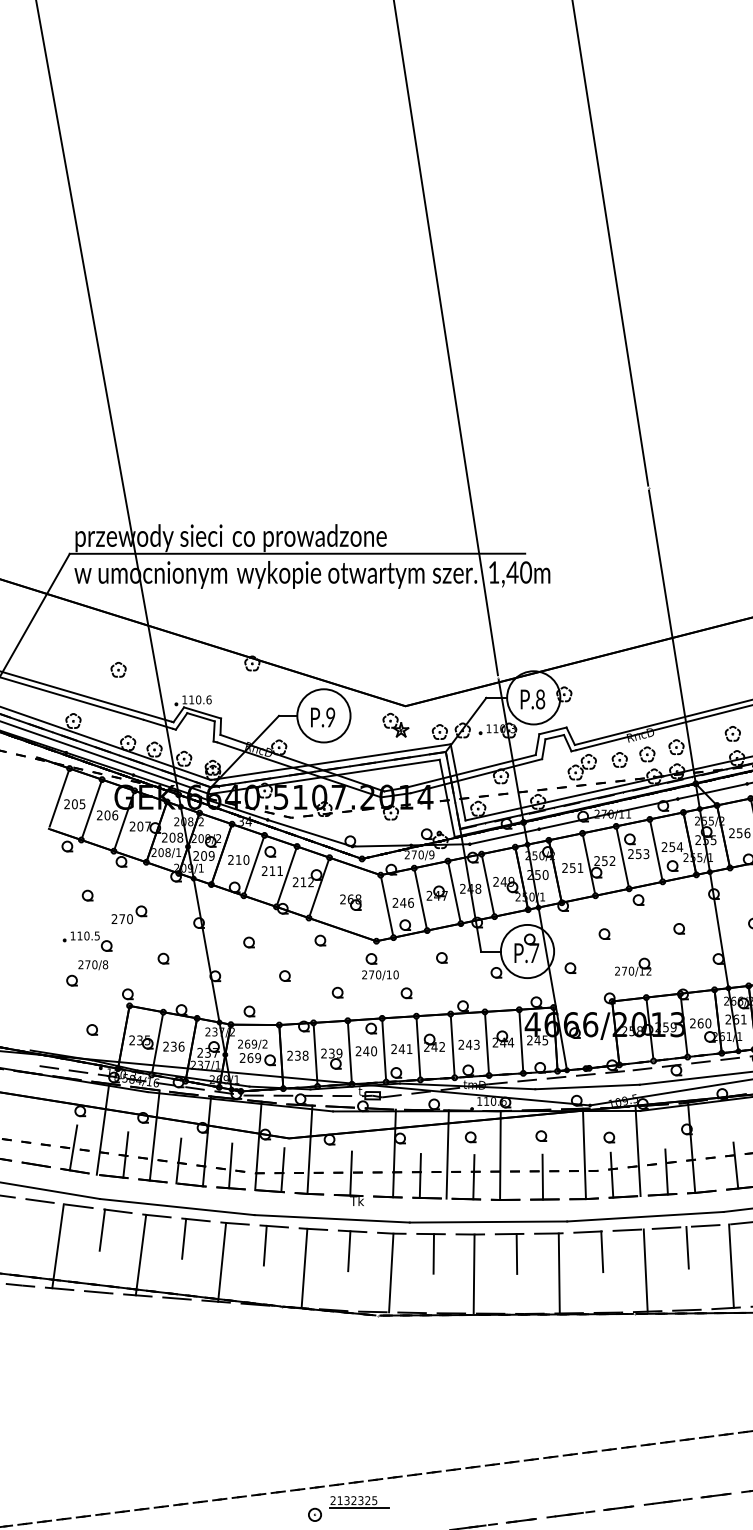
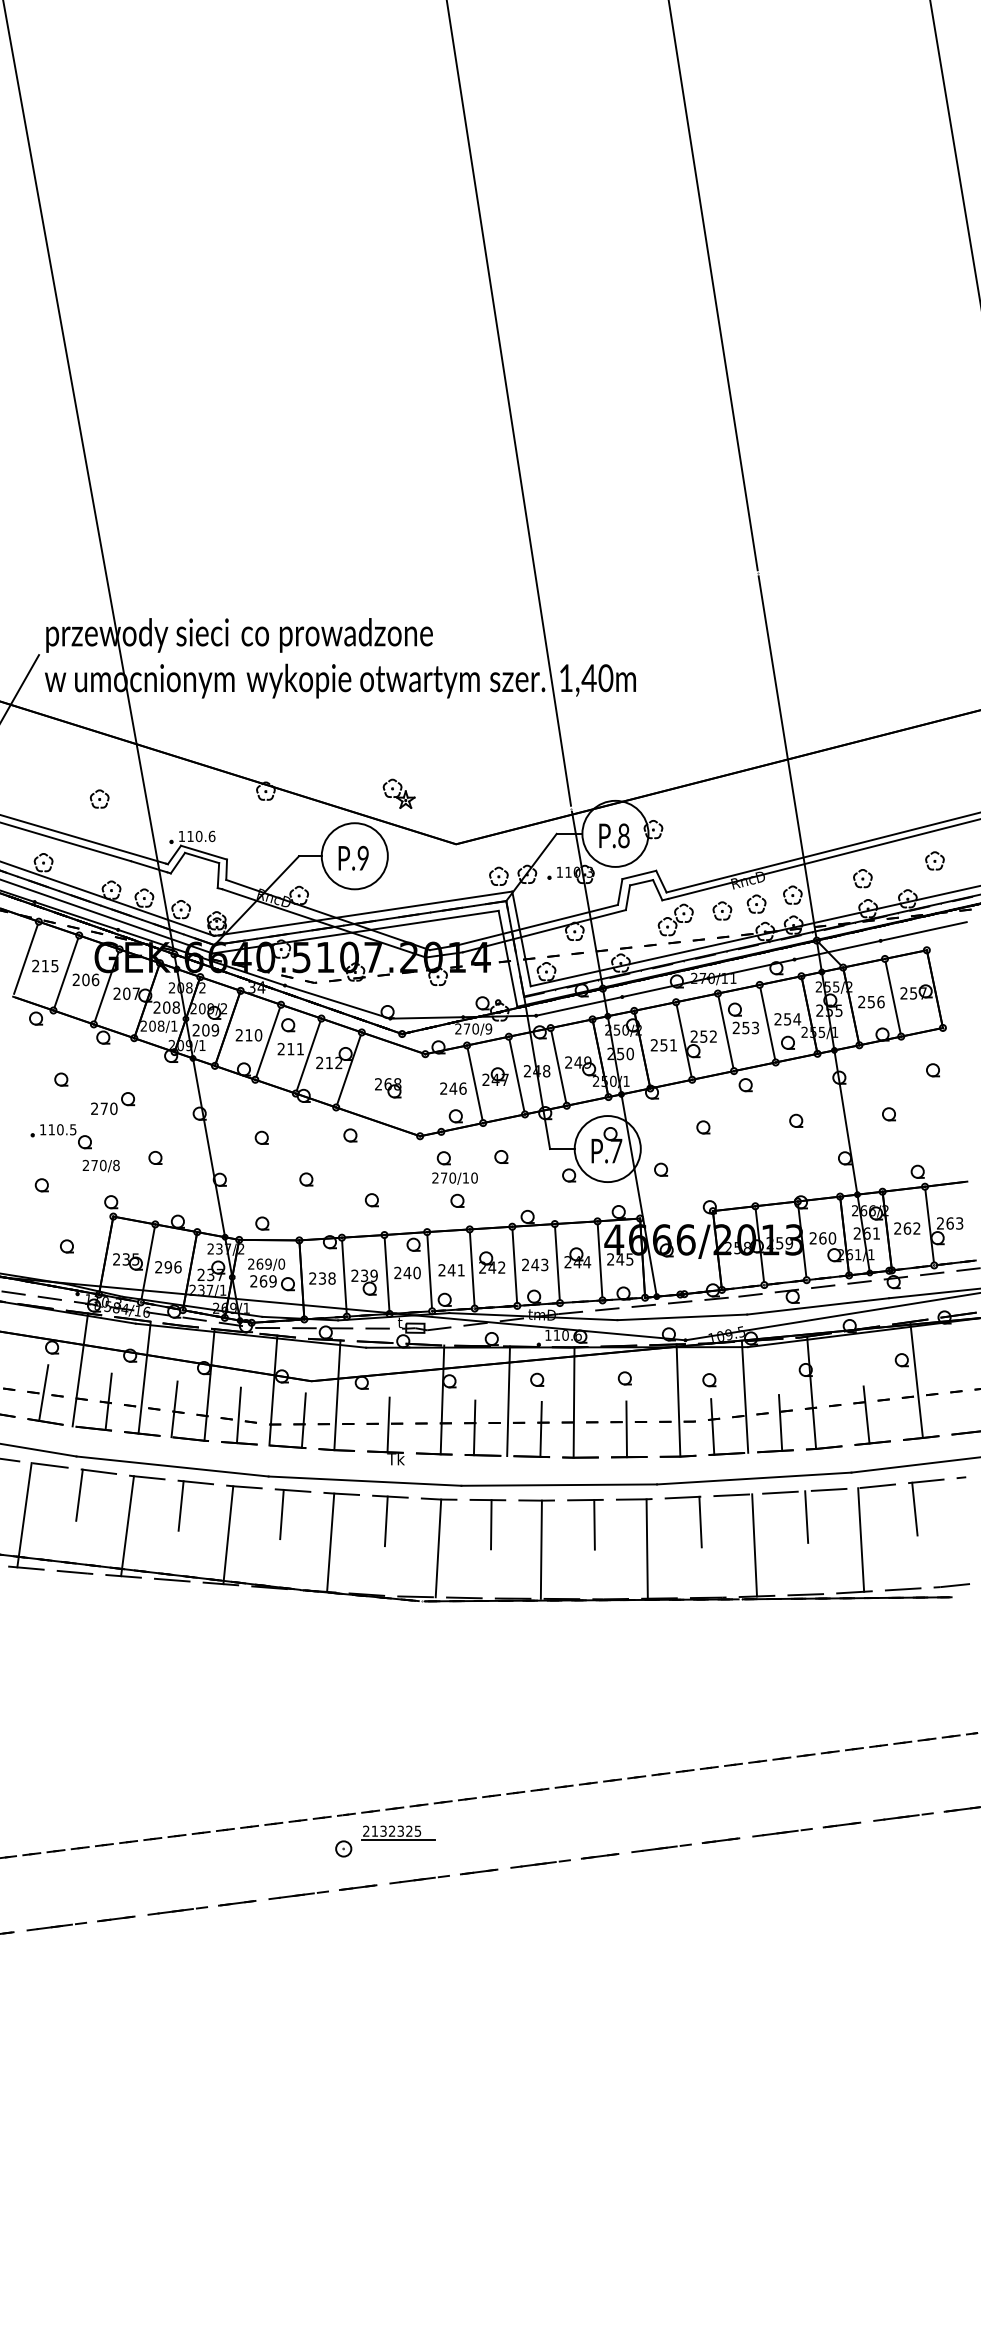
line: (297, 553) -> (321, 654), removed
part: (395, 724) -> (398, 793), moved
text: (74, 803) -> (45, 965), 205 -> 215
line: (386, 906) -> (432, 1092), removed
text: (92, 964) -> (100, 1165), moved
part: (380, 966) -> (454, 1167), moved
part: (632, 967) -> (738, 1168), removed
text: (264, 1043) -> (281, 1263), 269/2 -> 269/0
text: (173, 1046) -> (168, 1267), 236 -> 296

